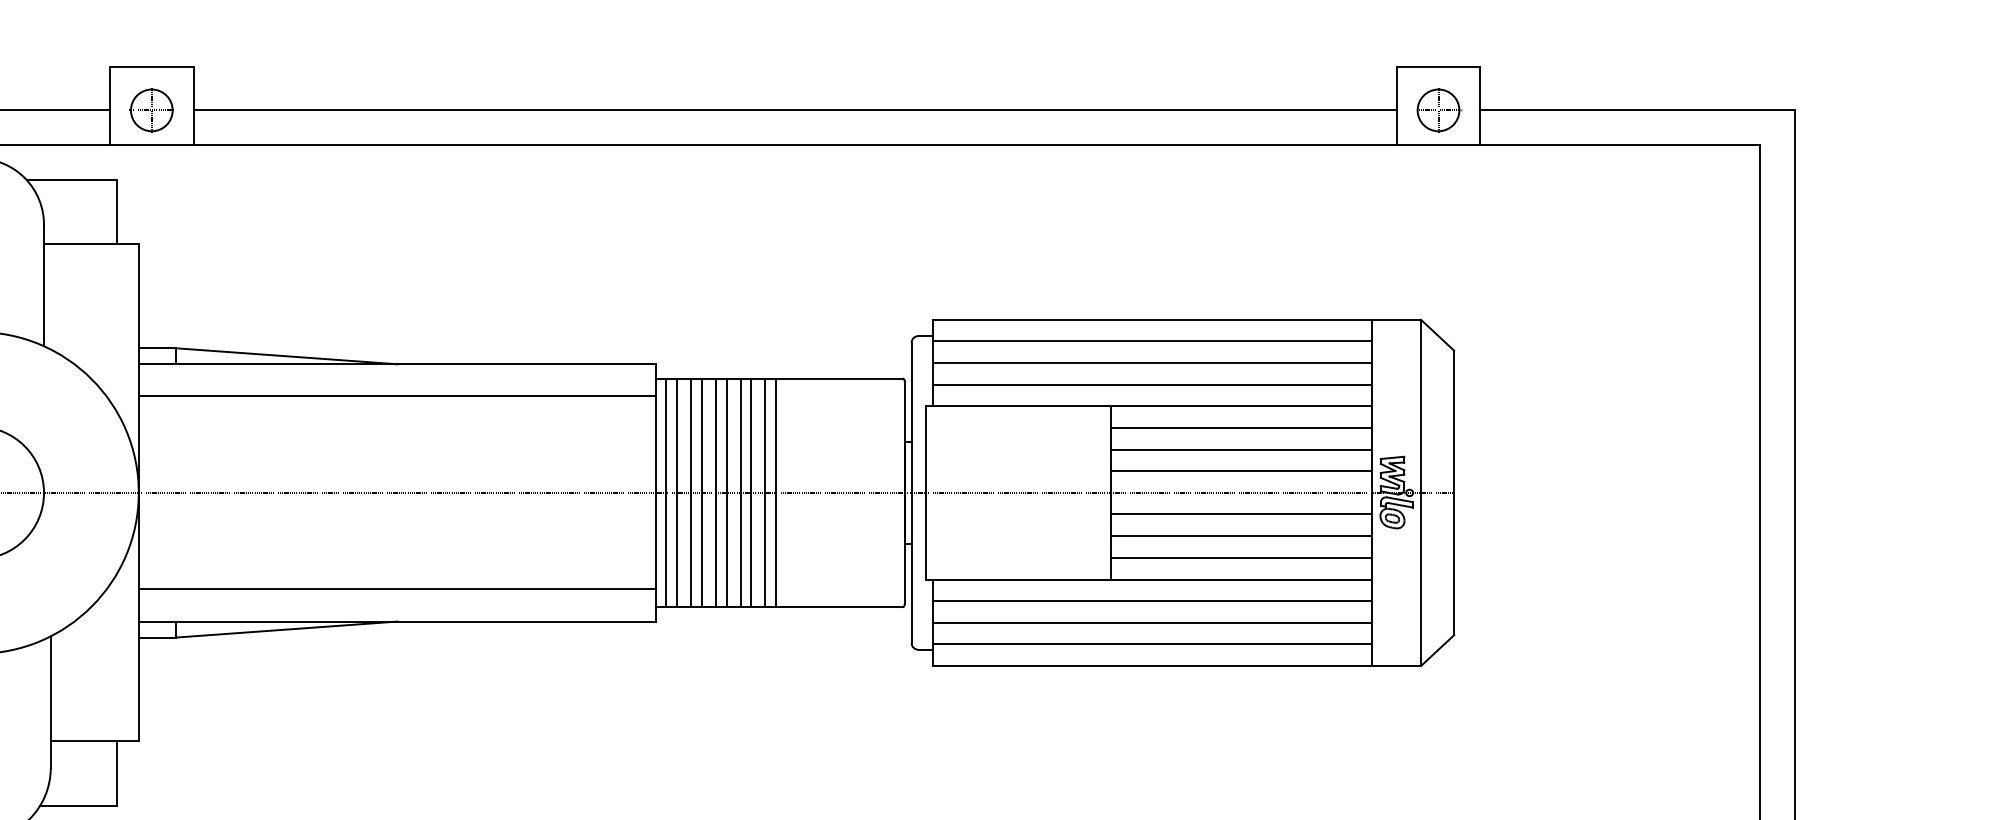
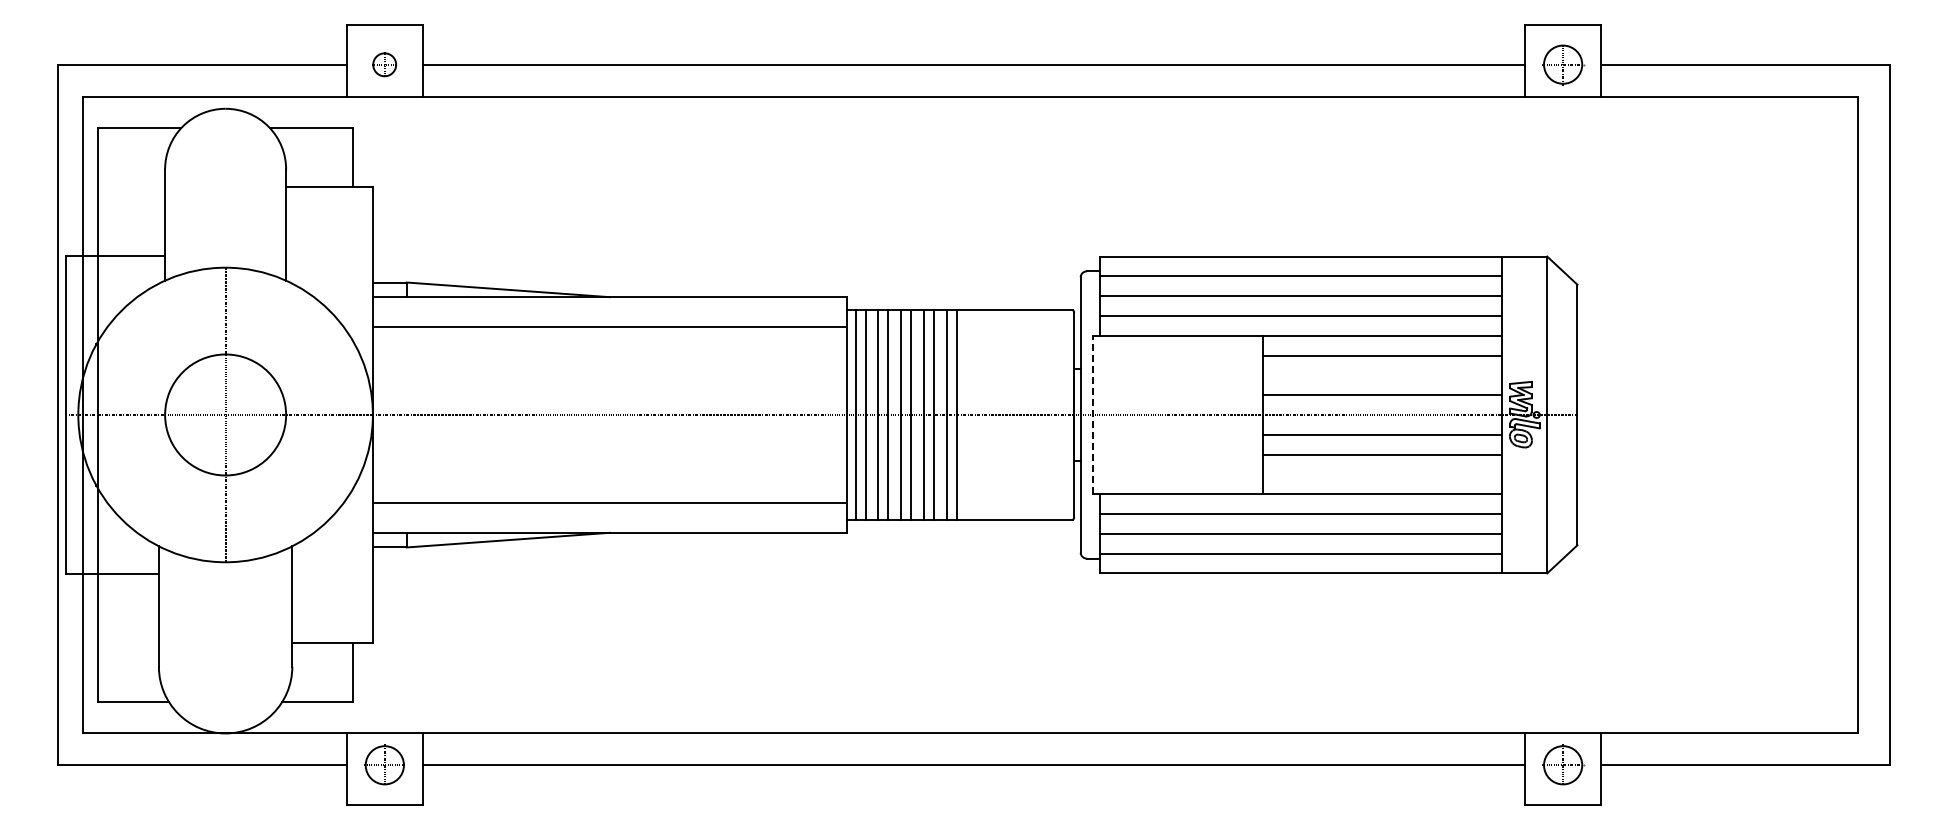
part: (151, 110) -> (384, 64), size x0.6
line: (1241, 449) -> (1382, 375), removed
line: (925, 492) -> (1093, 414), solid -> dashed
line: (1241, 557) -> (1382, 474), removed

